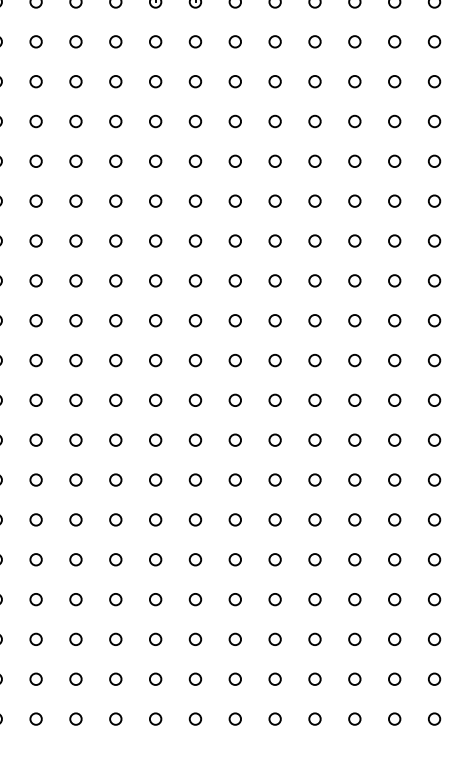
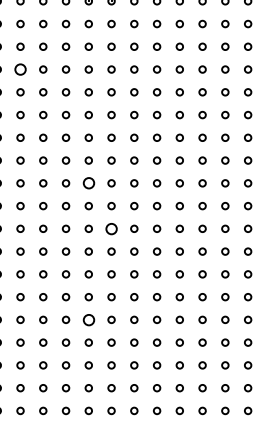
circle: (36, 121) -> (20, 69), size x1.6
circle: (155, 320) -> (88, 183), size x1.6
circle: (195, 399) -> (111, 228), size x1.6
circle: (155, 559) -> (88, 319), size x1.6

